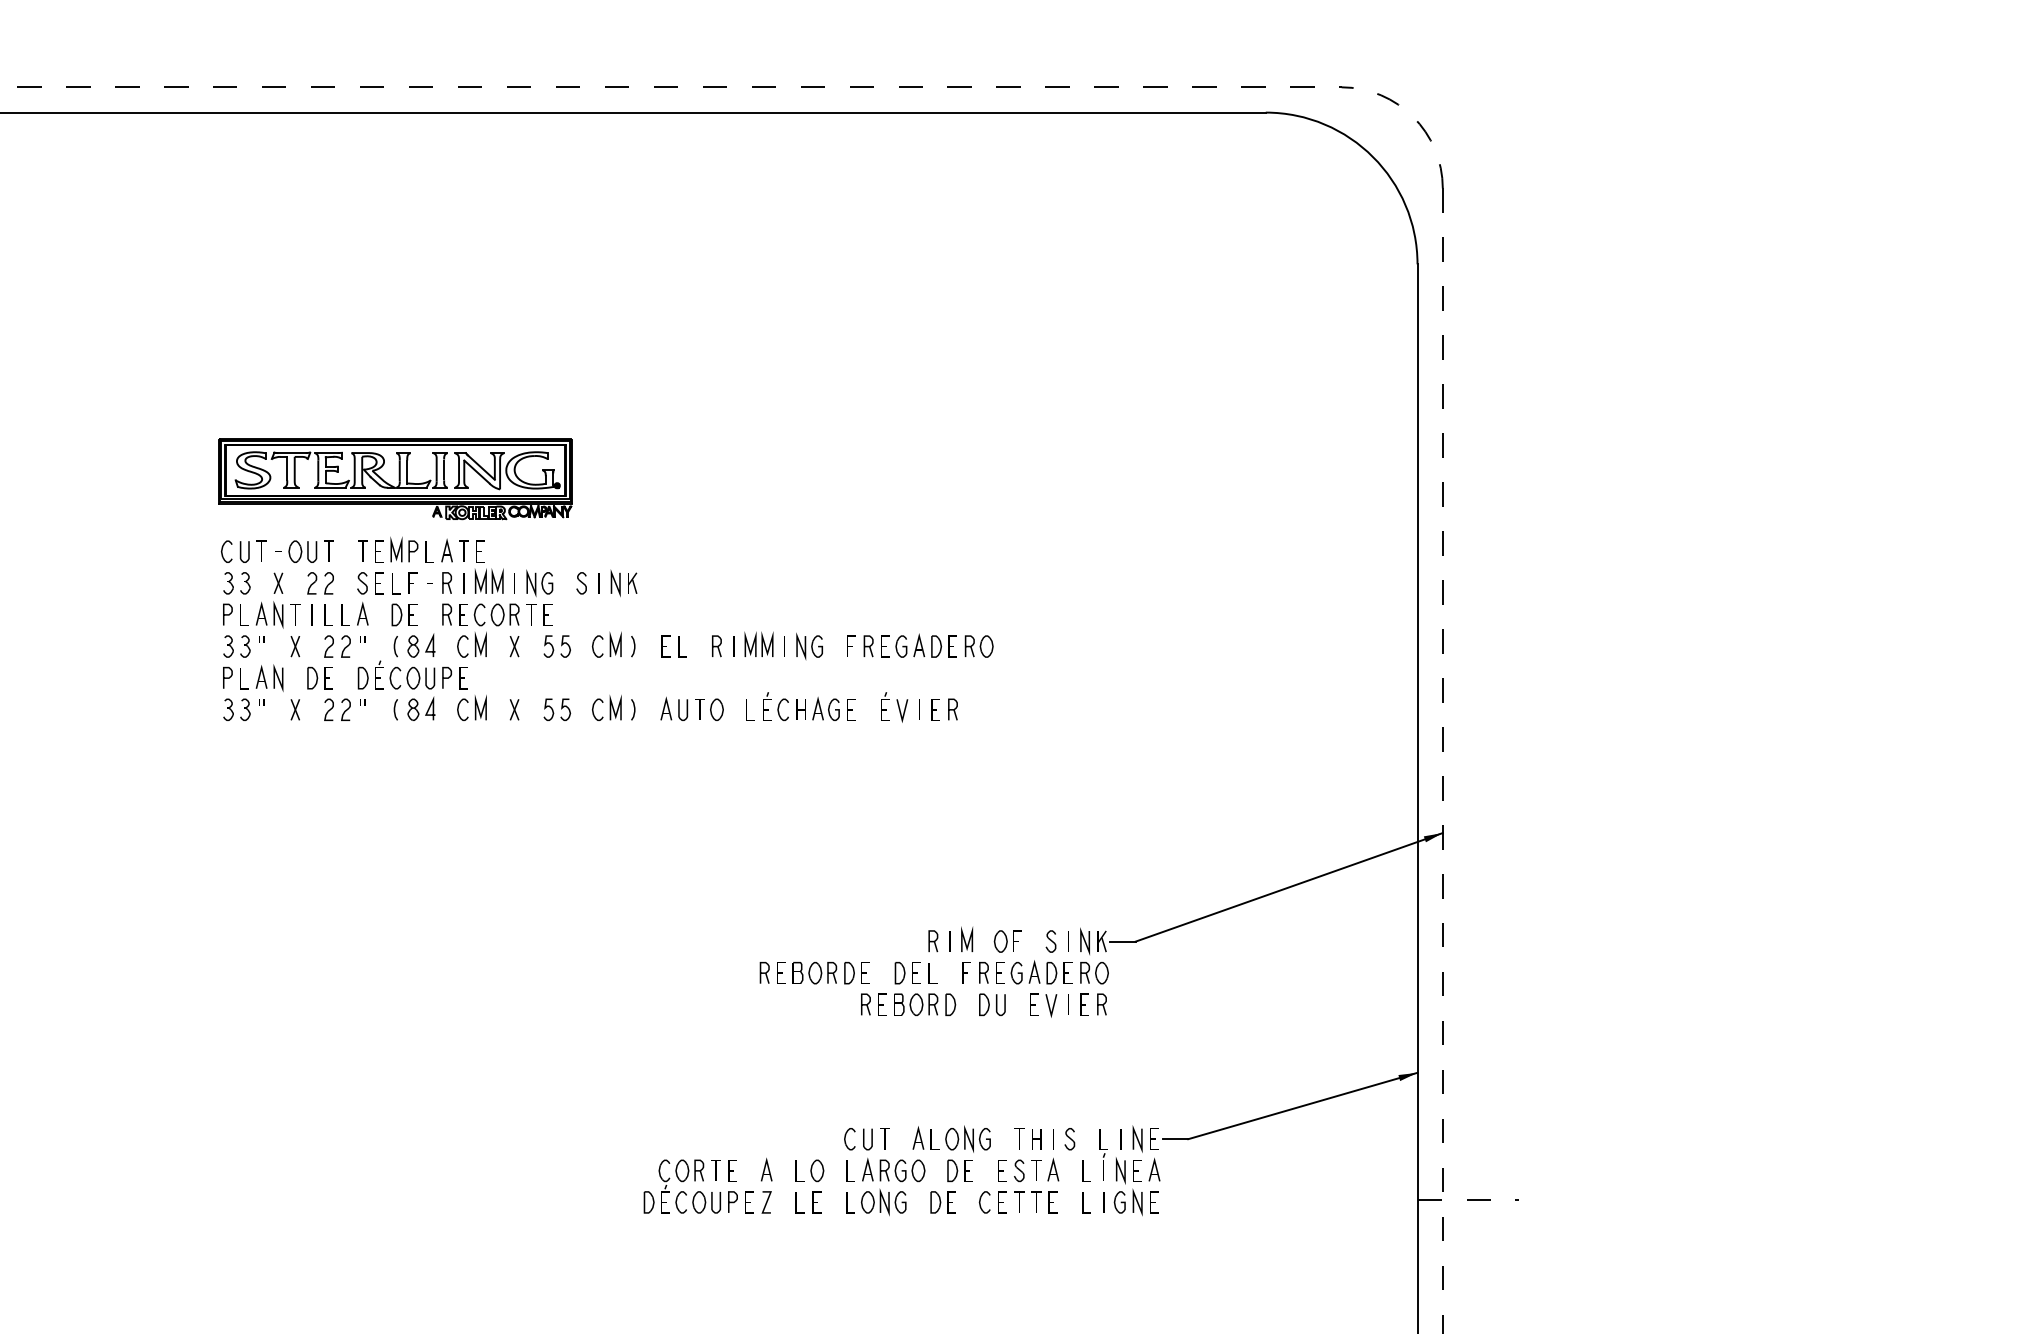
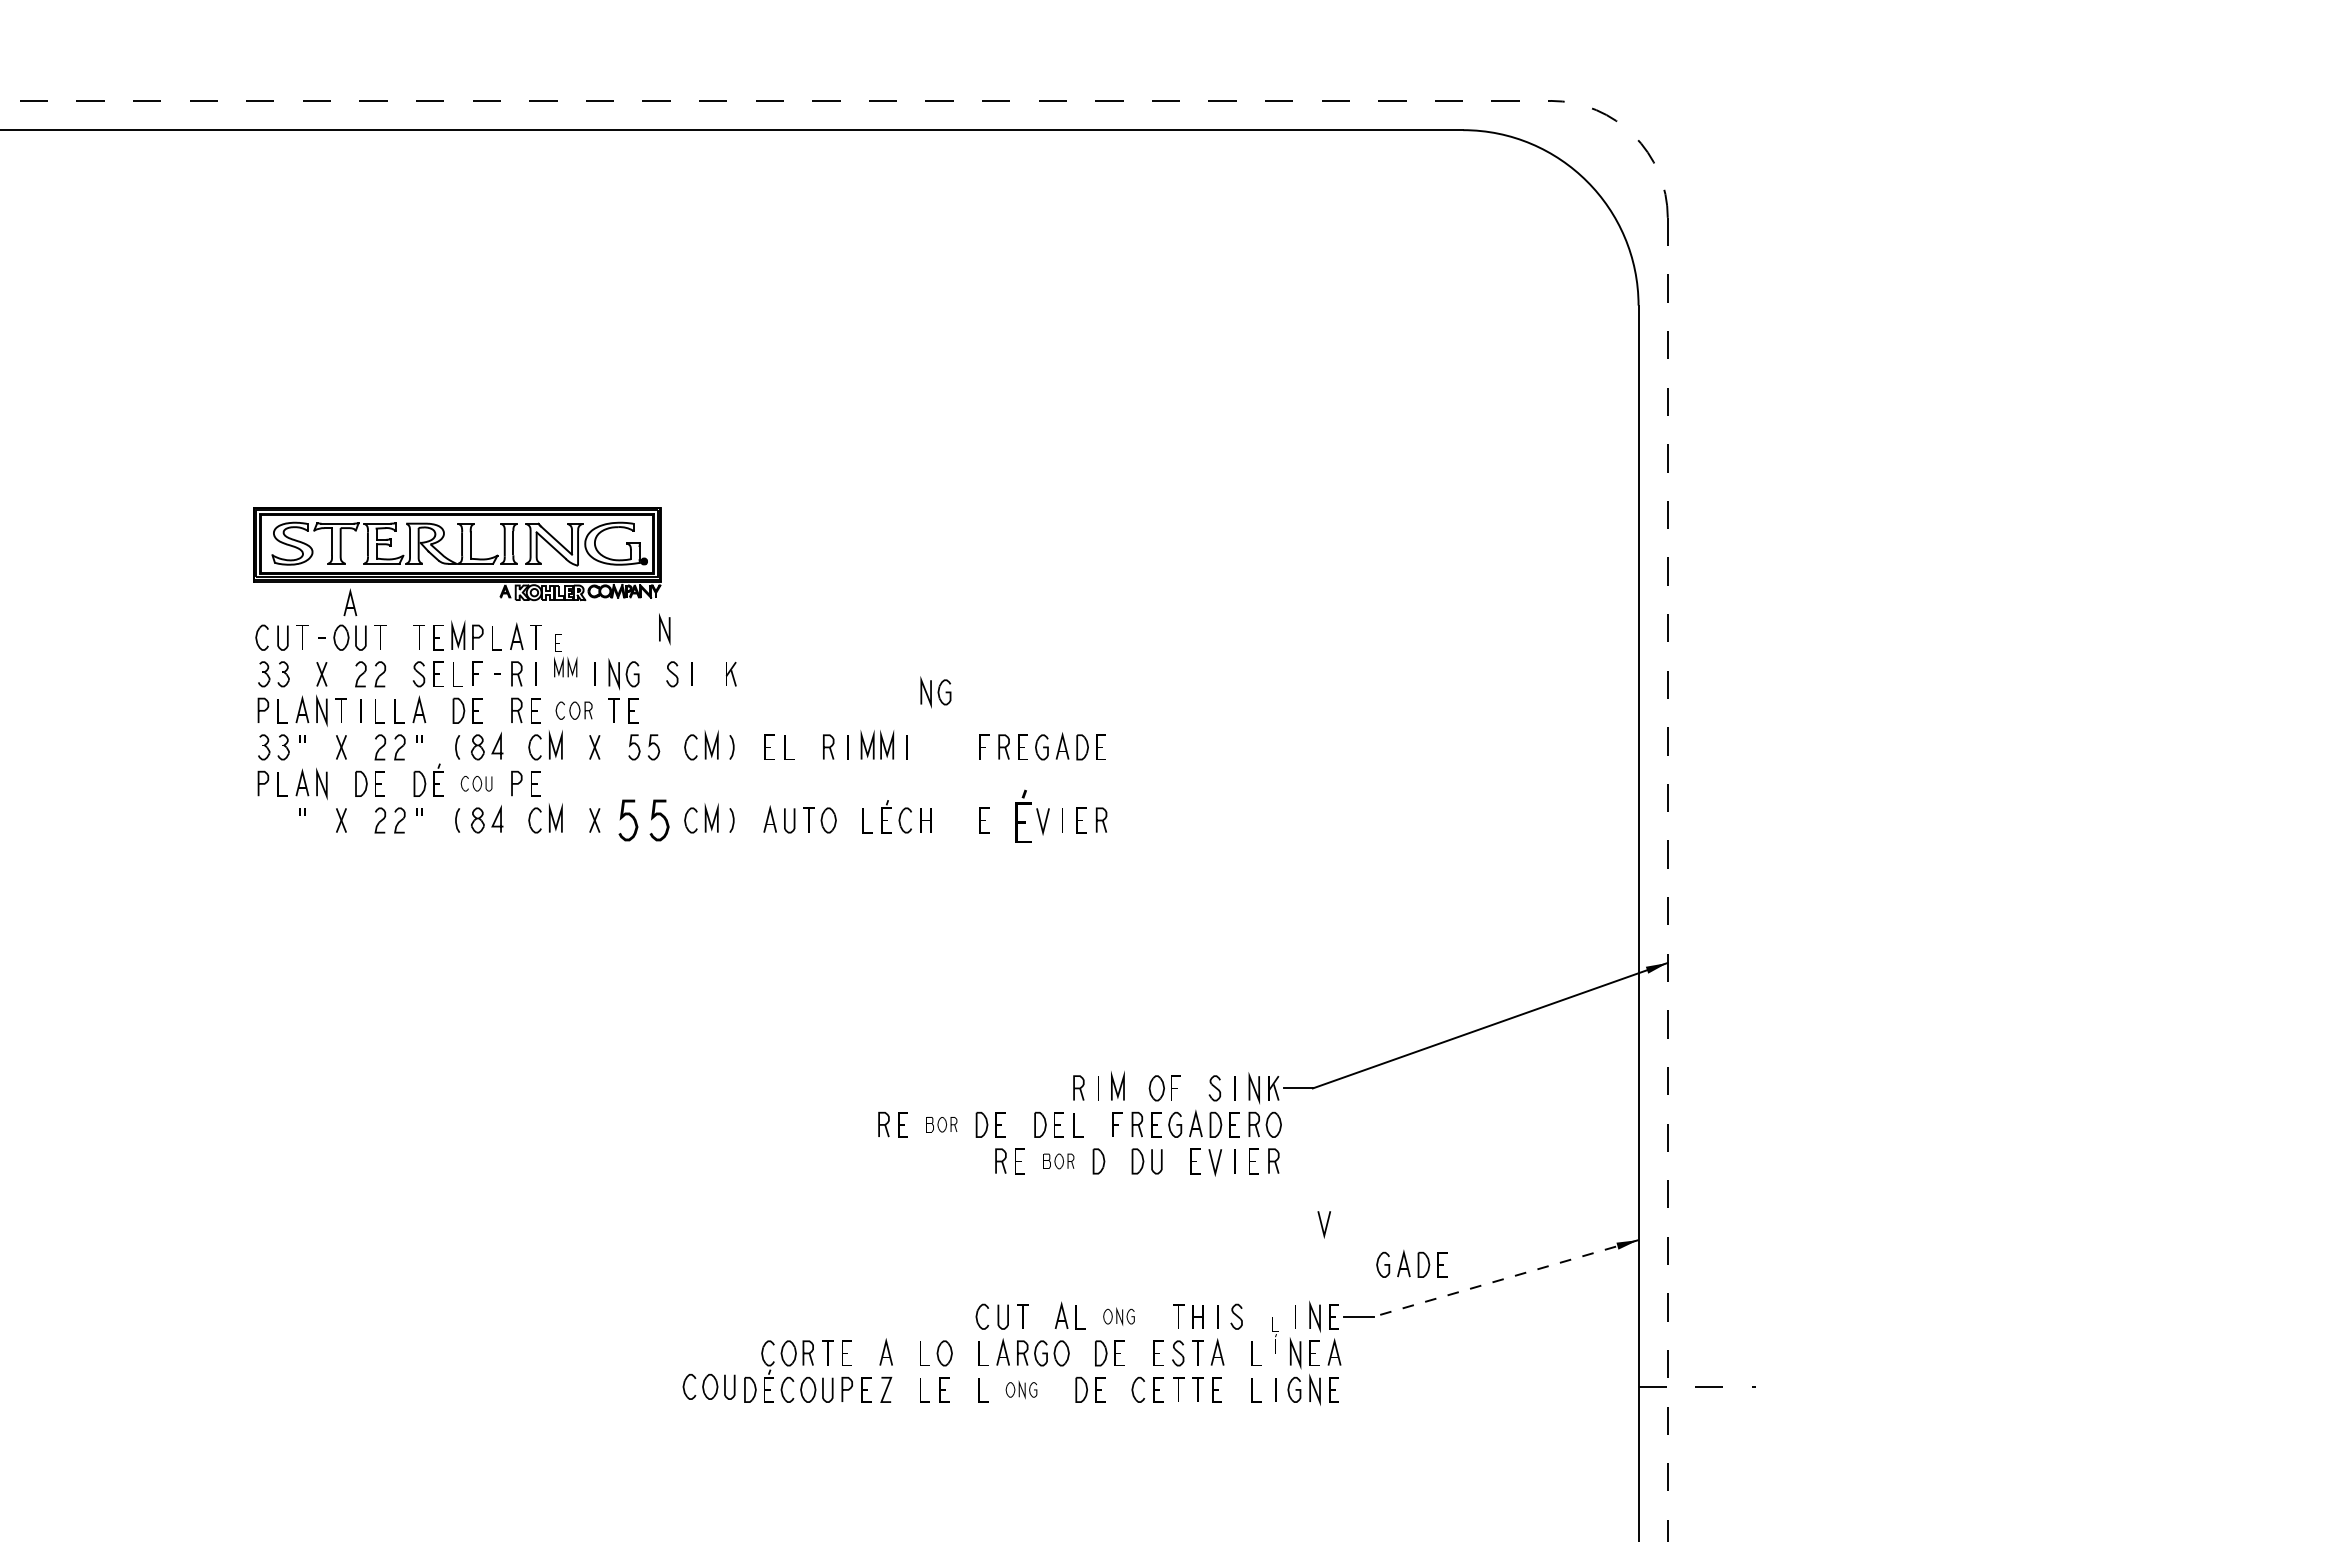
part: (303, 521) -> (350, 602), added
part: (489, 567) -> (565, 655), size x0.7
line: (615, 583) -> (664, 629), moved
part: (496, 614) -> (573, 710), size x0.7
part: (809, 646) -> (935, 692), moved
part: (978, 646) -> (1131, 747), removed
part: (412, 677) -> (476, 783), size x0.6
part: (884, 706) -> (1022, 816), size x1.6
part: (825, 708) -> (954, 819), removed
part: (236, 709) -> (273, 820), removed
part: (557, 709) -> (644, 820), size x1.6
part: (814, 972) -> (941, 1124), size x0.6
part: (915, 1004) -> (1058, 1161), size x0.6
line: (1144, 1059) -> (1322, 1224), added
part: (1221, 1093) -> (1411, 1263), added
line: (1303, 1106) -> (1506, 1278), solid -> dashed
part: (967, 1138) -> (1118, 1316), size x0.6
part: (1103, 1155) -> (1275, 1335), size x0.6
part: (612, 1199) -> (708, 1386), added
part: (883, 1202) -> (1021, 1389), size x0.6

